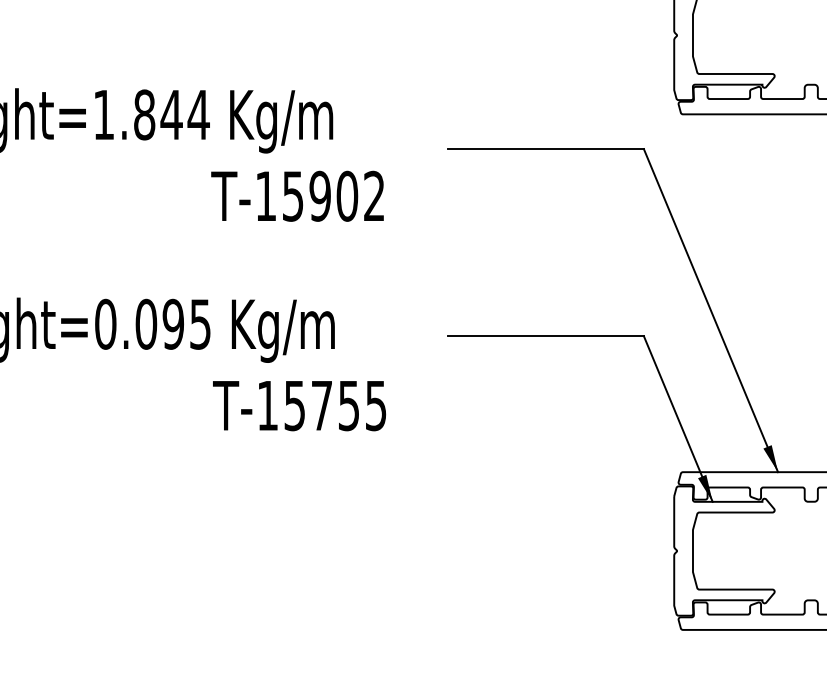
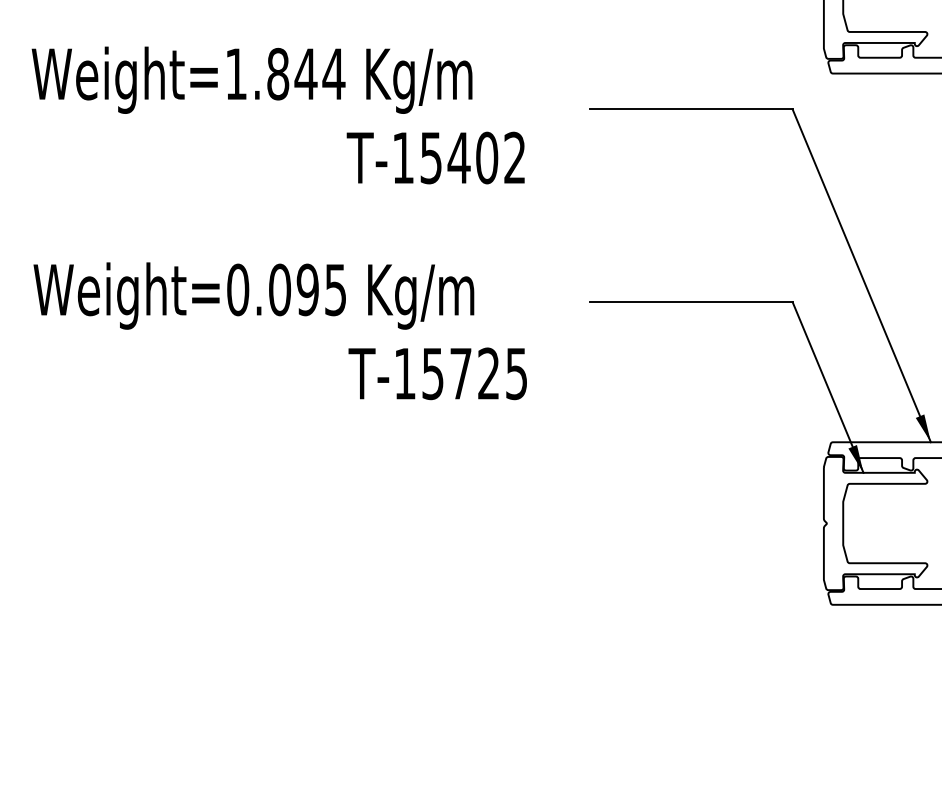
text: (319, 195) -> (458, 157), T-15902 -> T-15402
text: (348, 405) -> (488, 373), T-15755 -> T-15725

